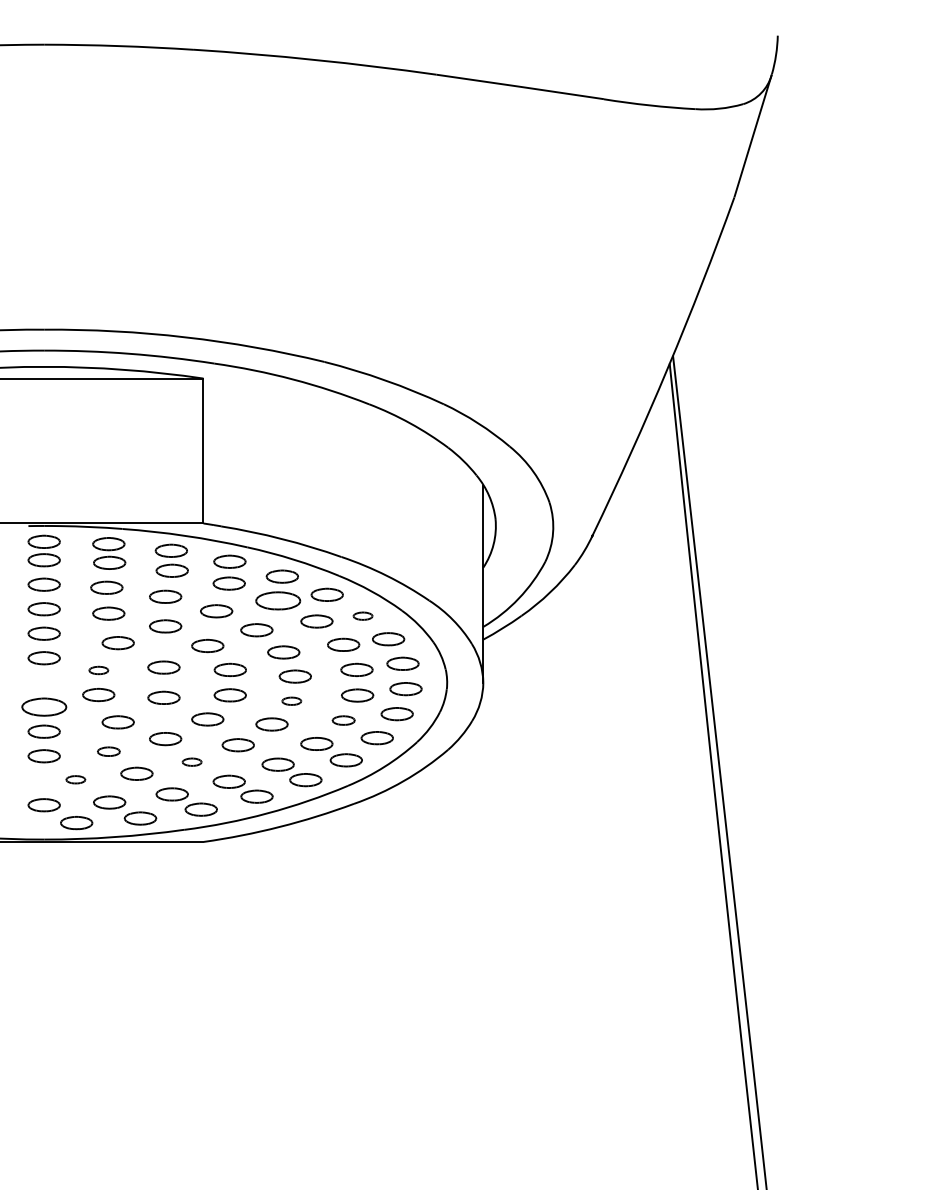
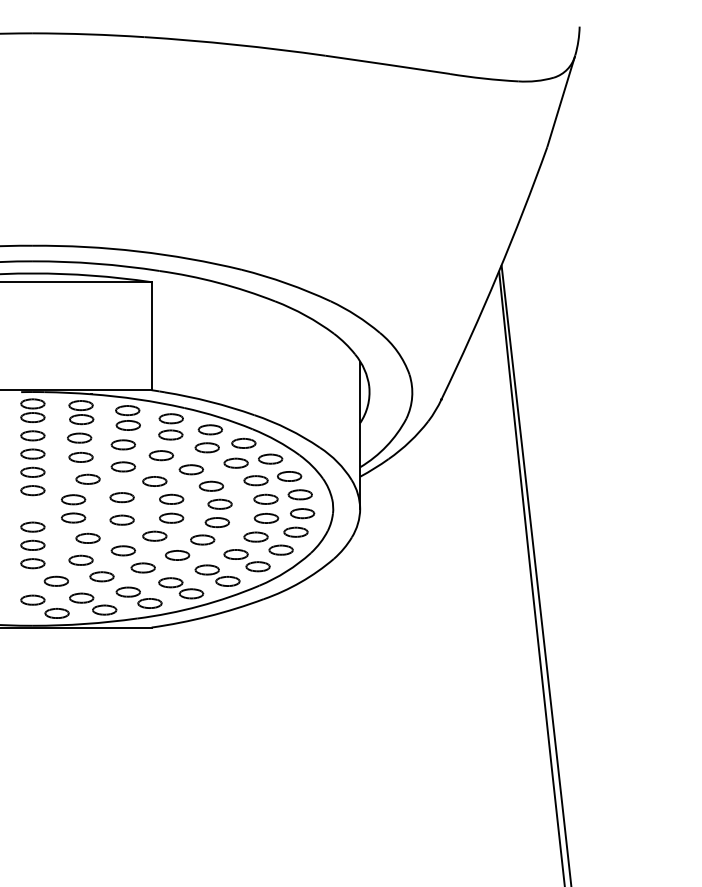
part: (277, 600) -> (206, 447), size x0.71
part: (362, 616) -> (270, 459), size x1.67
part: (98, 670) -> (73, 499), size x1.67
part: (291, 701) -> (217, 522), size x1.67
part: (43, 707) -> (32, 527), size x0.71
part: (343, 720) -> (255, 537), size x1.43
part: (108, 751) -> (80, 560), size x1.43
part: (191, 762) -> (142, 568), size x1.67
part: (75, 779) -> (56, 581), size x1.67

